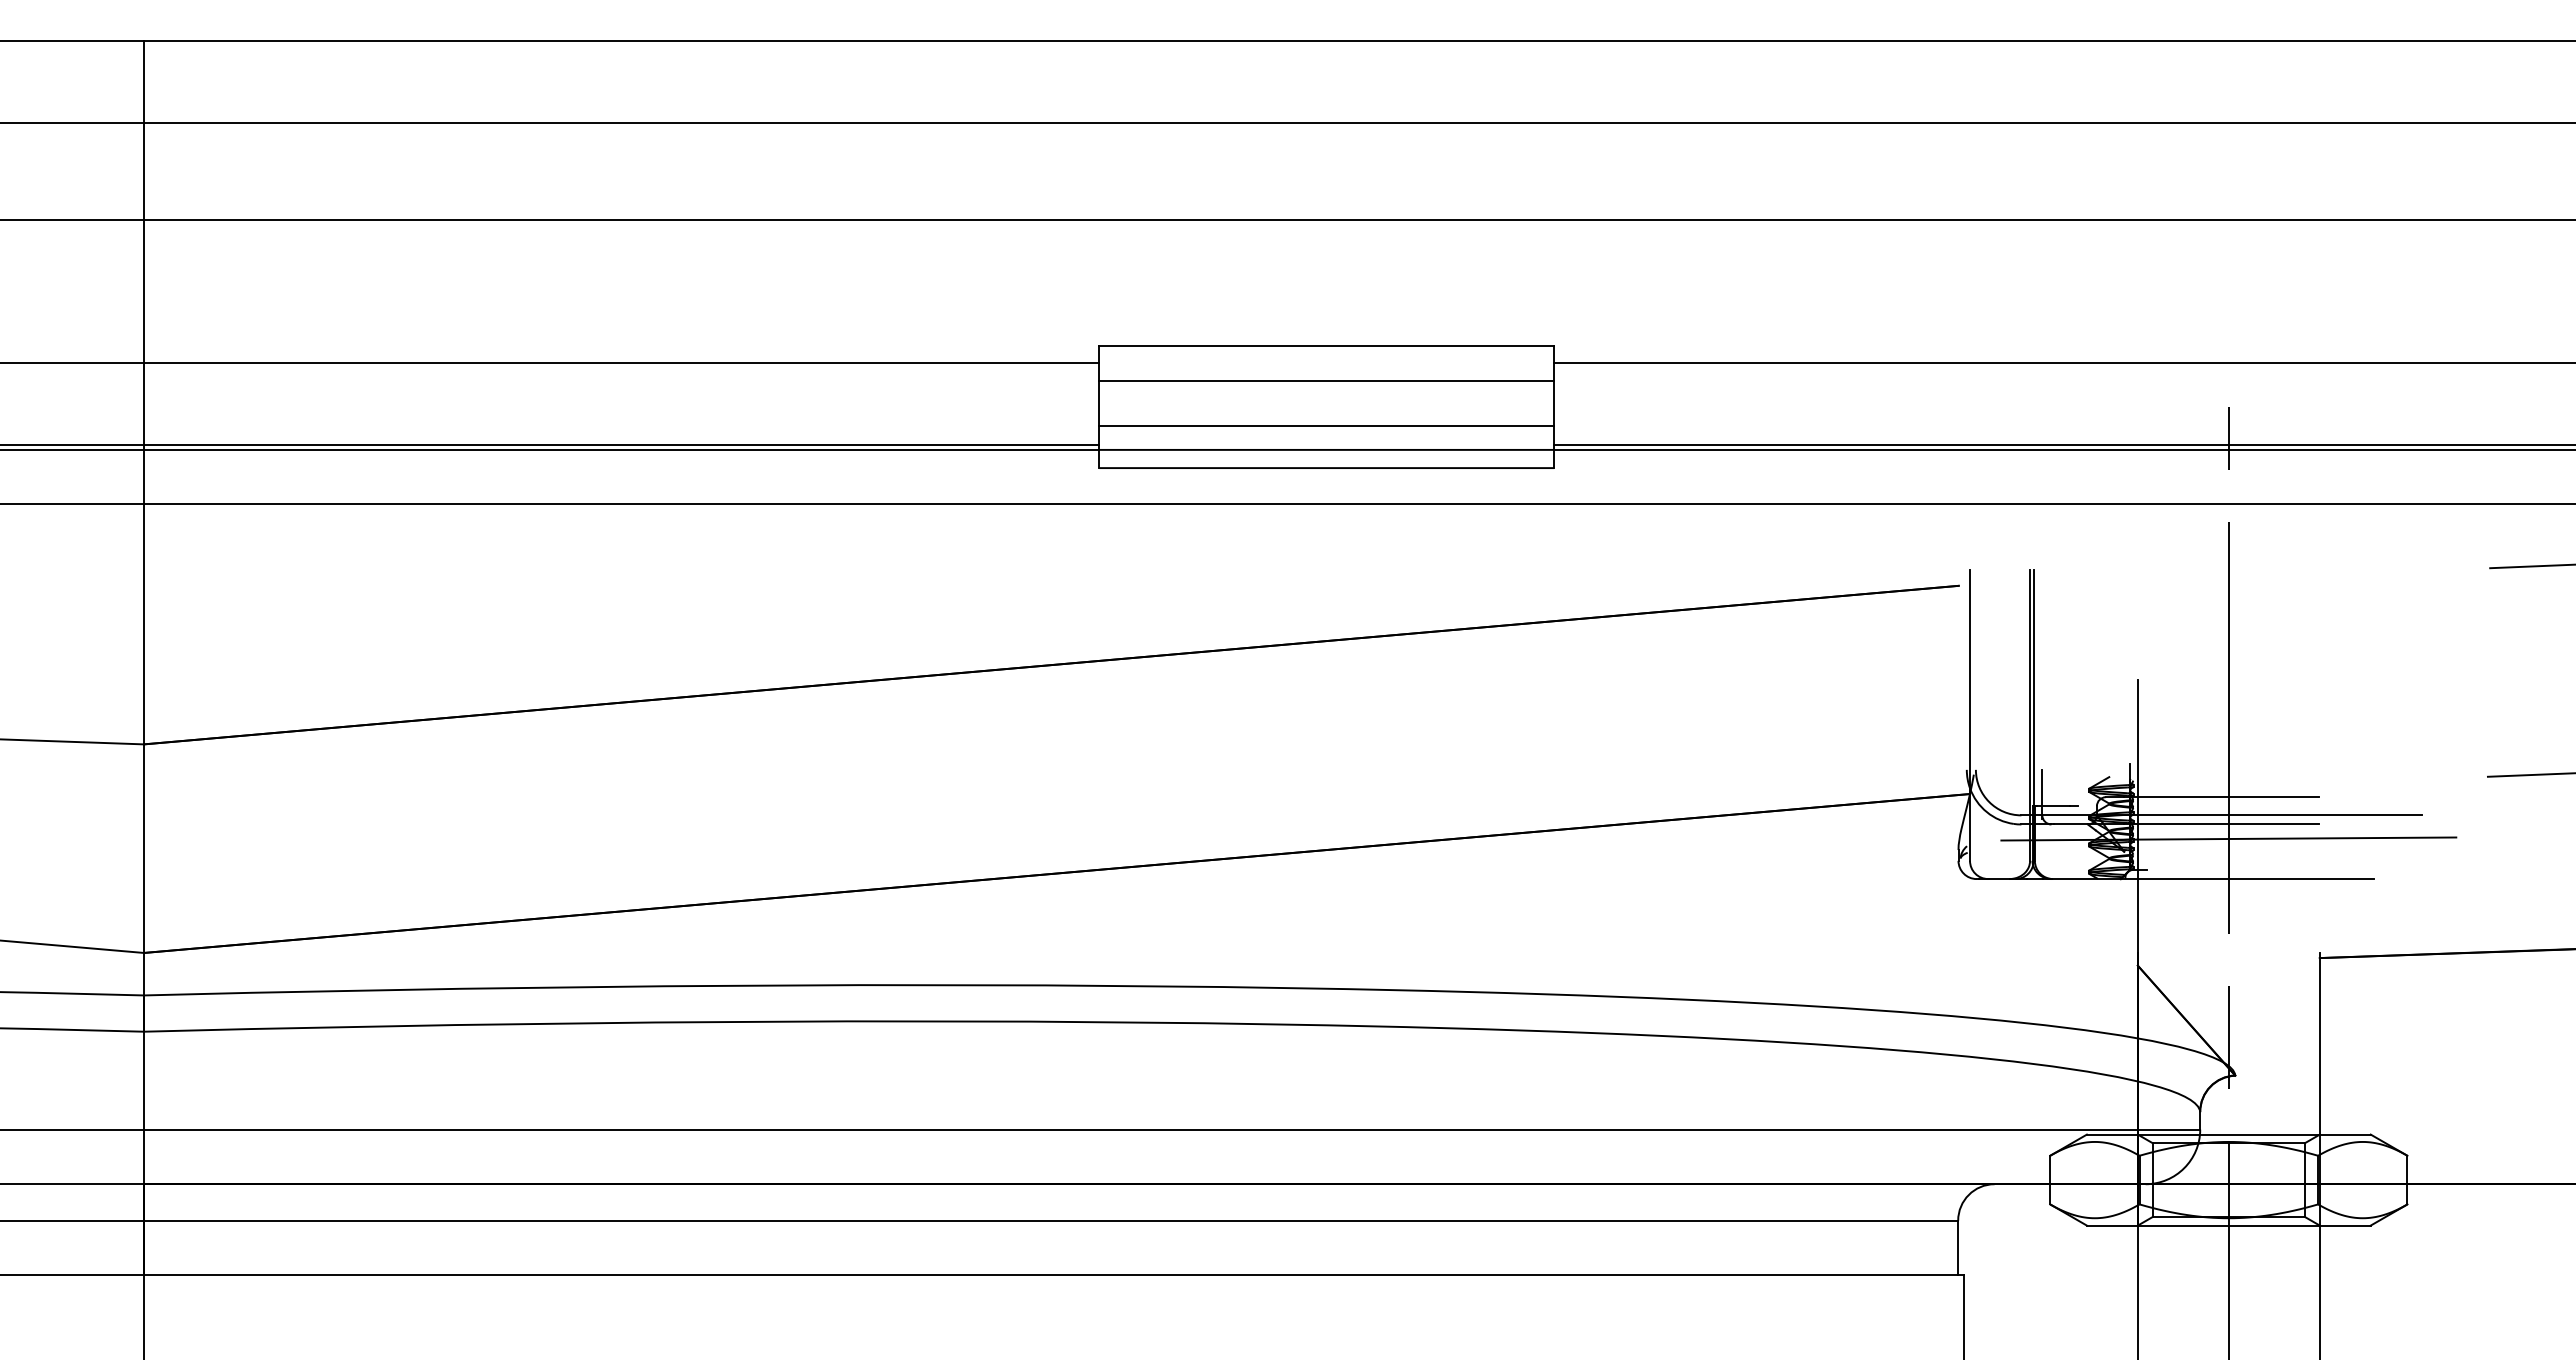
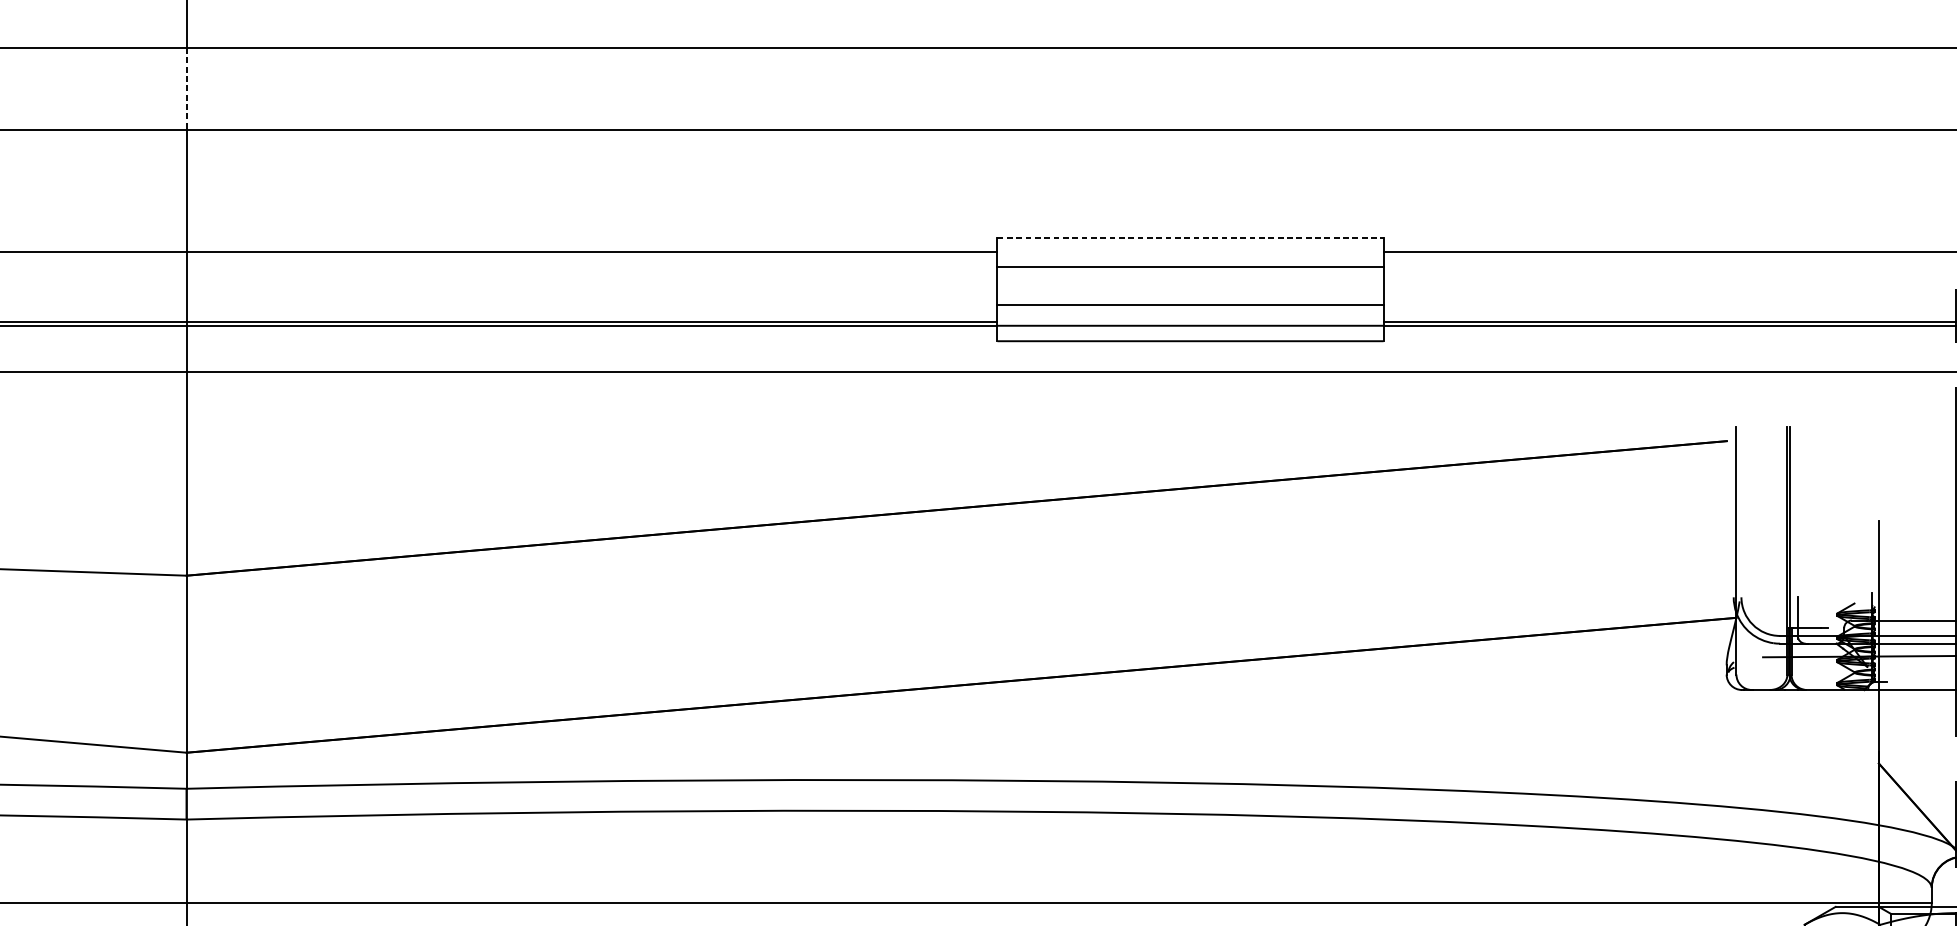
line: (144, 171) -> (187, 89), solid -> dashed
line: (1327, 346) -> (1191, 238), solid -> dashed

